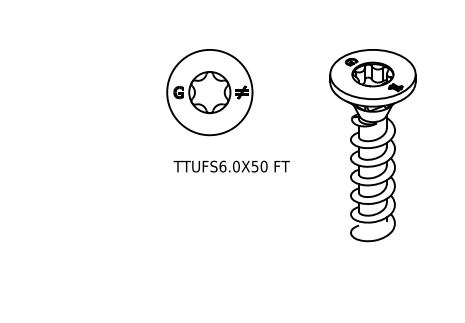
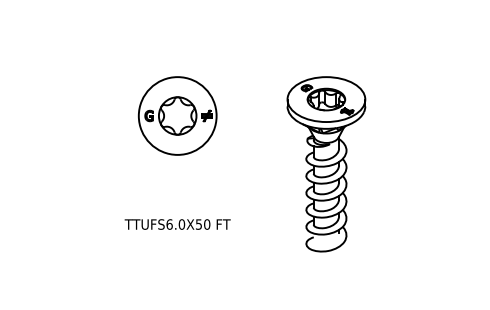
text: (231, 166) -> (177, 224), moved

